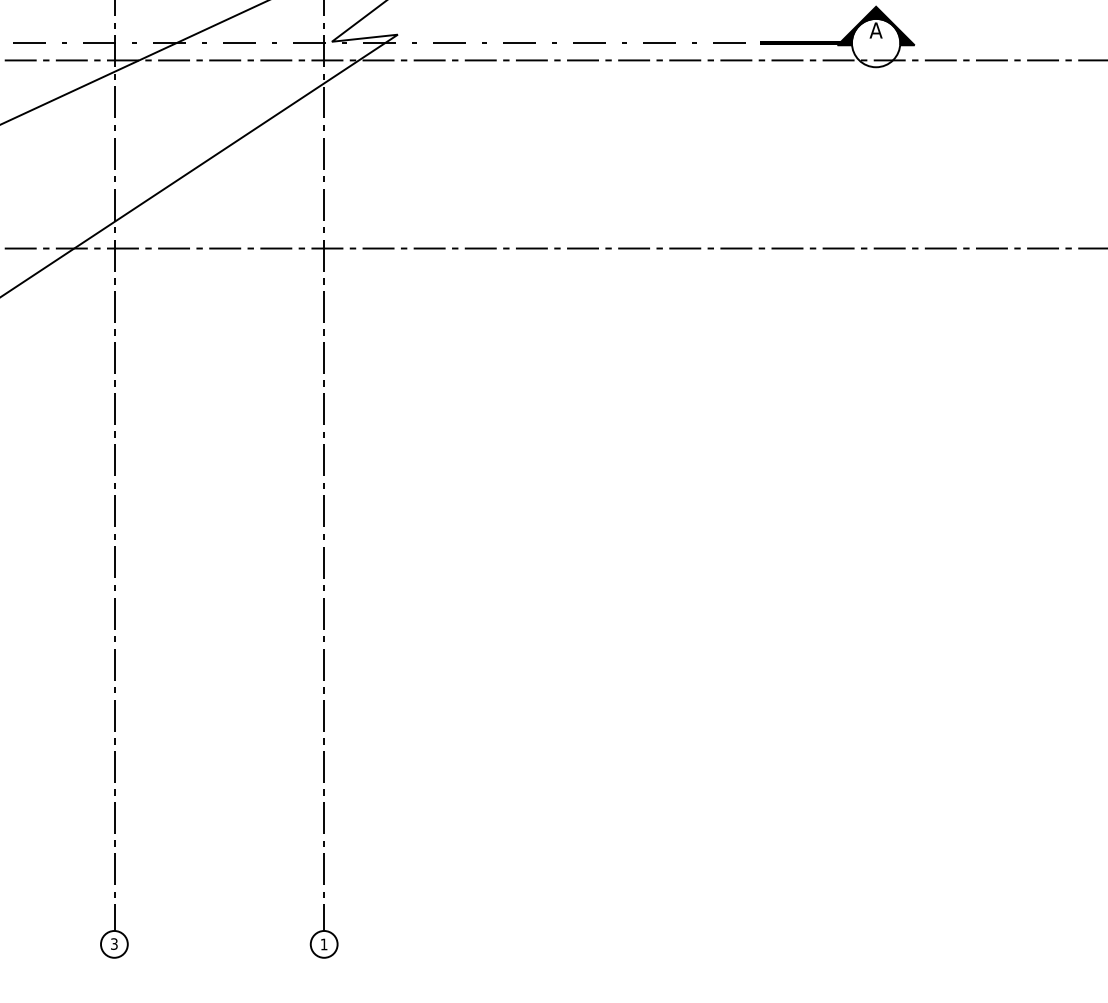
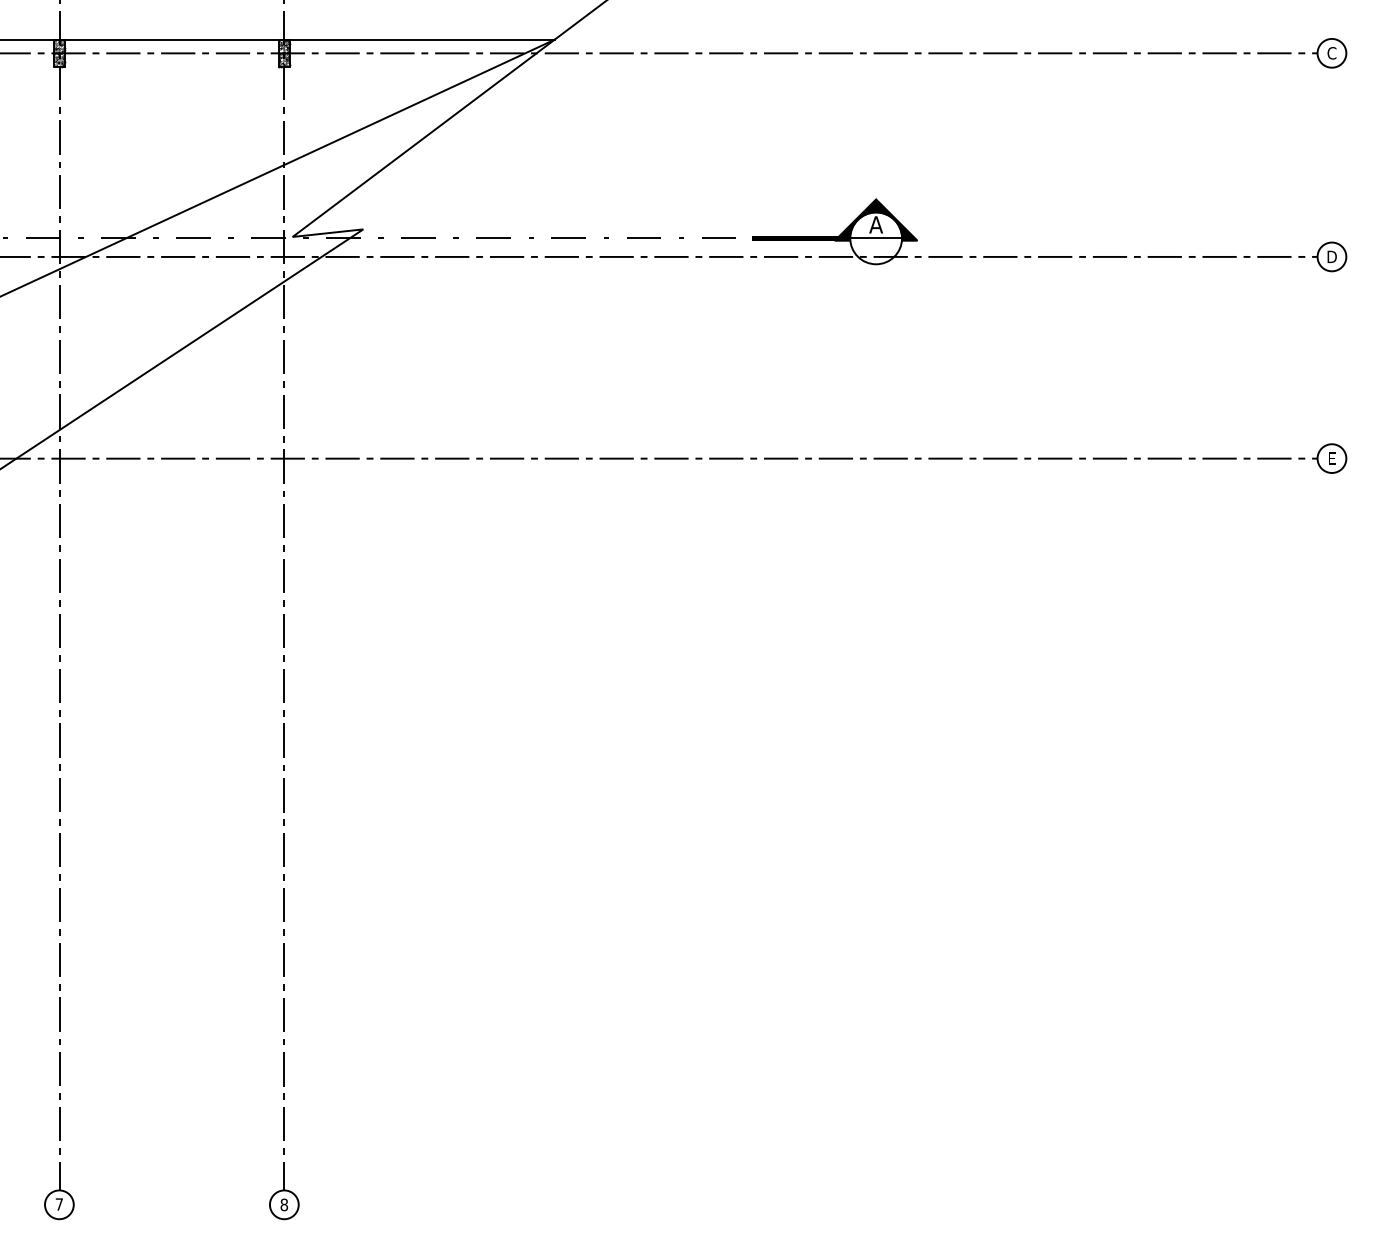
line: (876, 43) -> (876, 238), added
text: (113, 944) -> (58, 1204), 3 -> 7
text: (324, 944) -> (284, 1204), 1 -> 8

